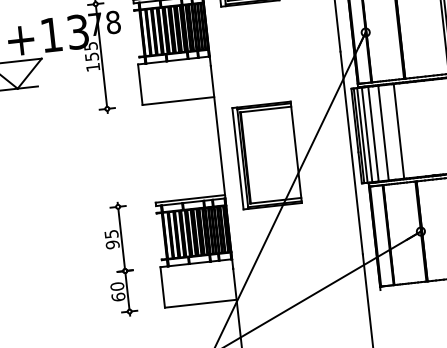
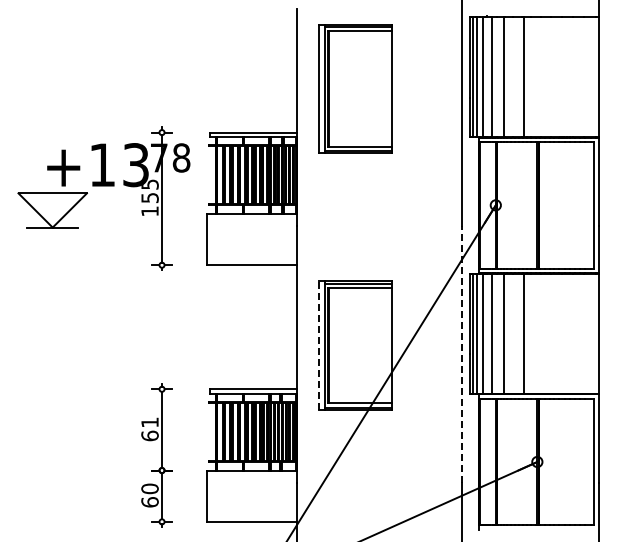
line: (351, 152) -> (461, 353), solid -> dashed
line: (237, 158) -> (318, 345), solid -> dashed
text: (111, 239) -> (149, 429), 95 -> 61

